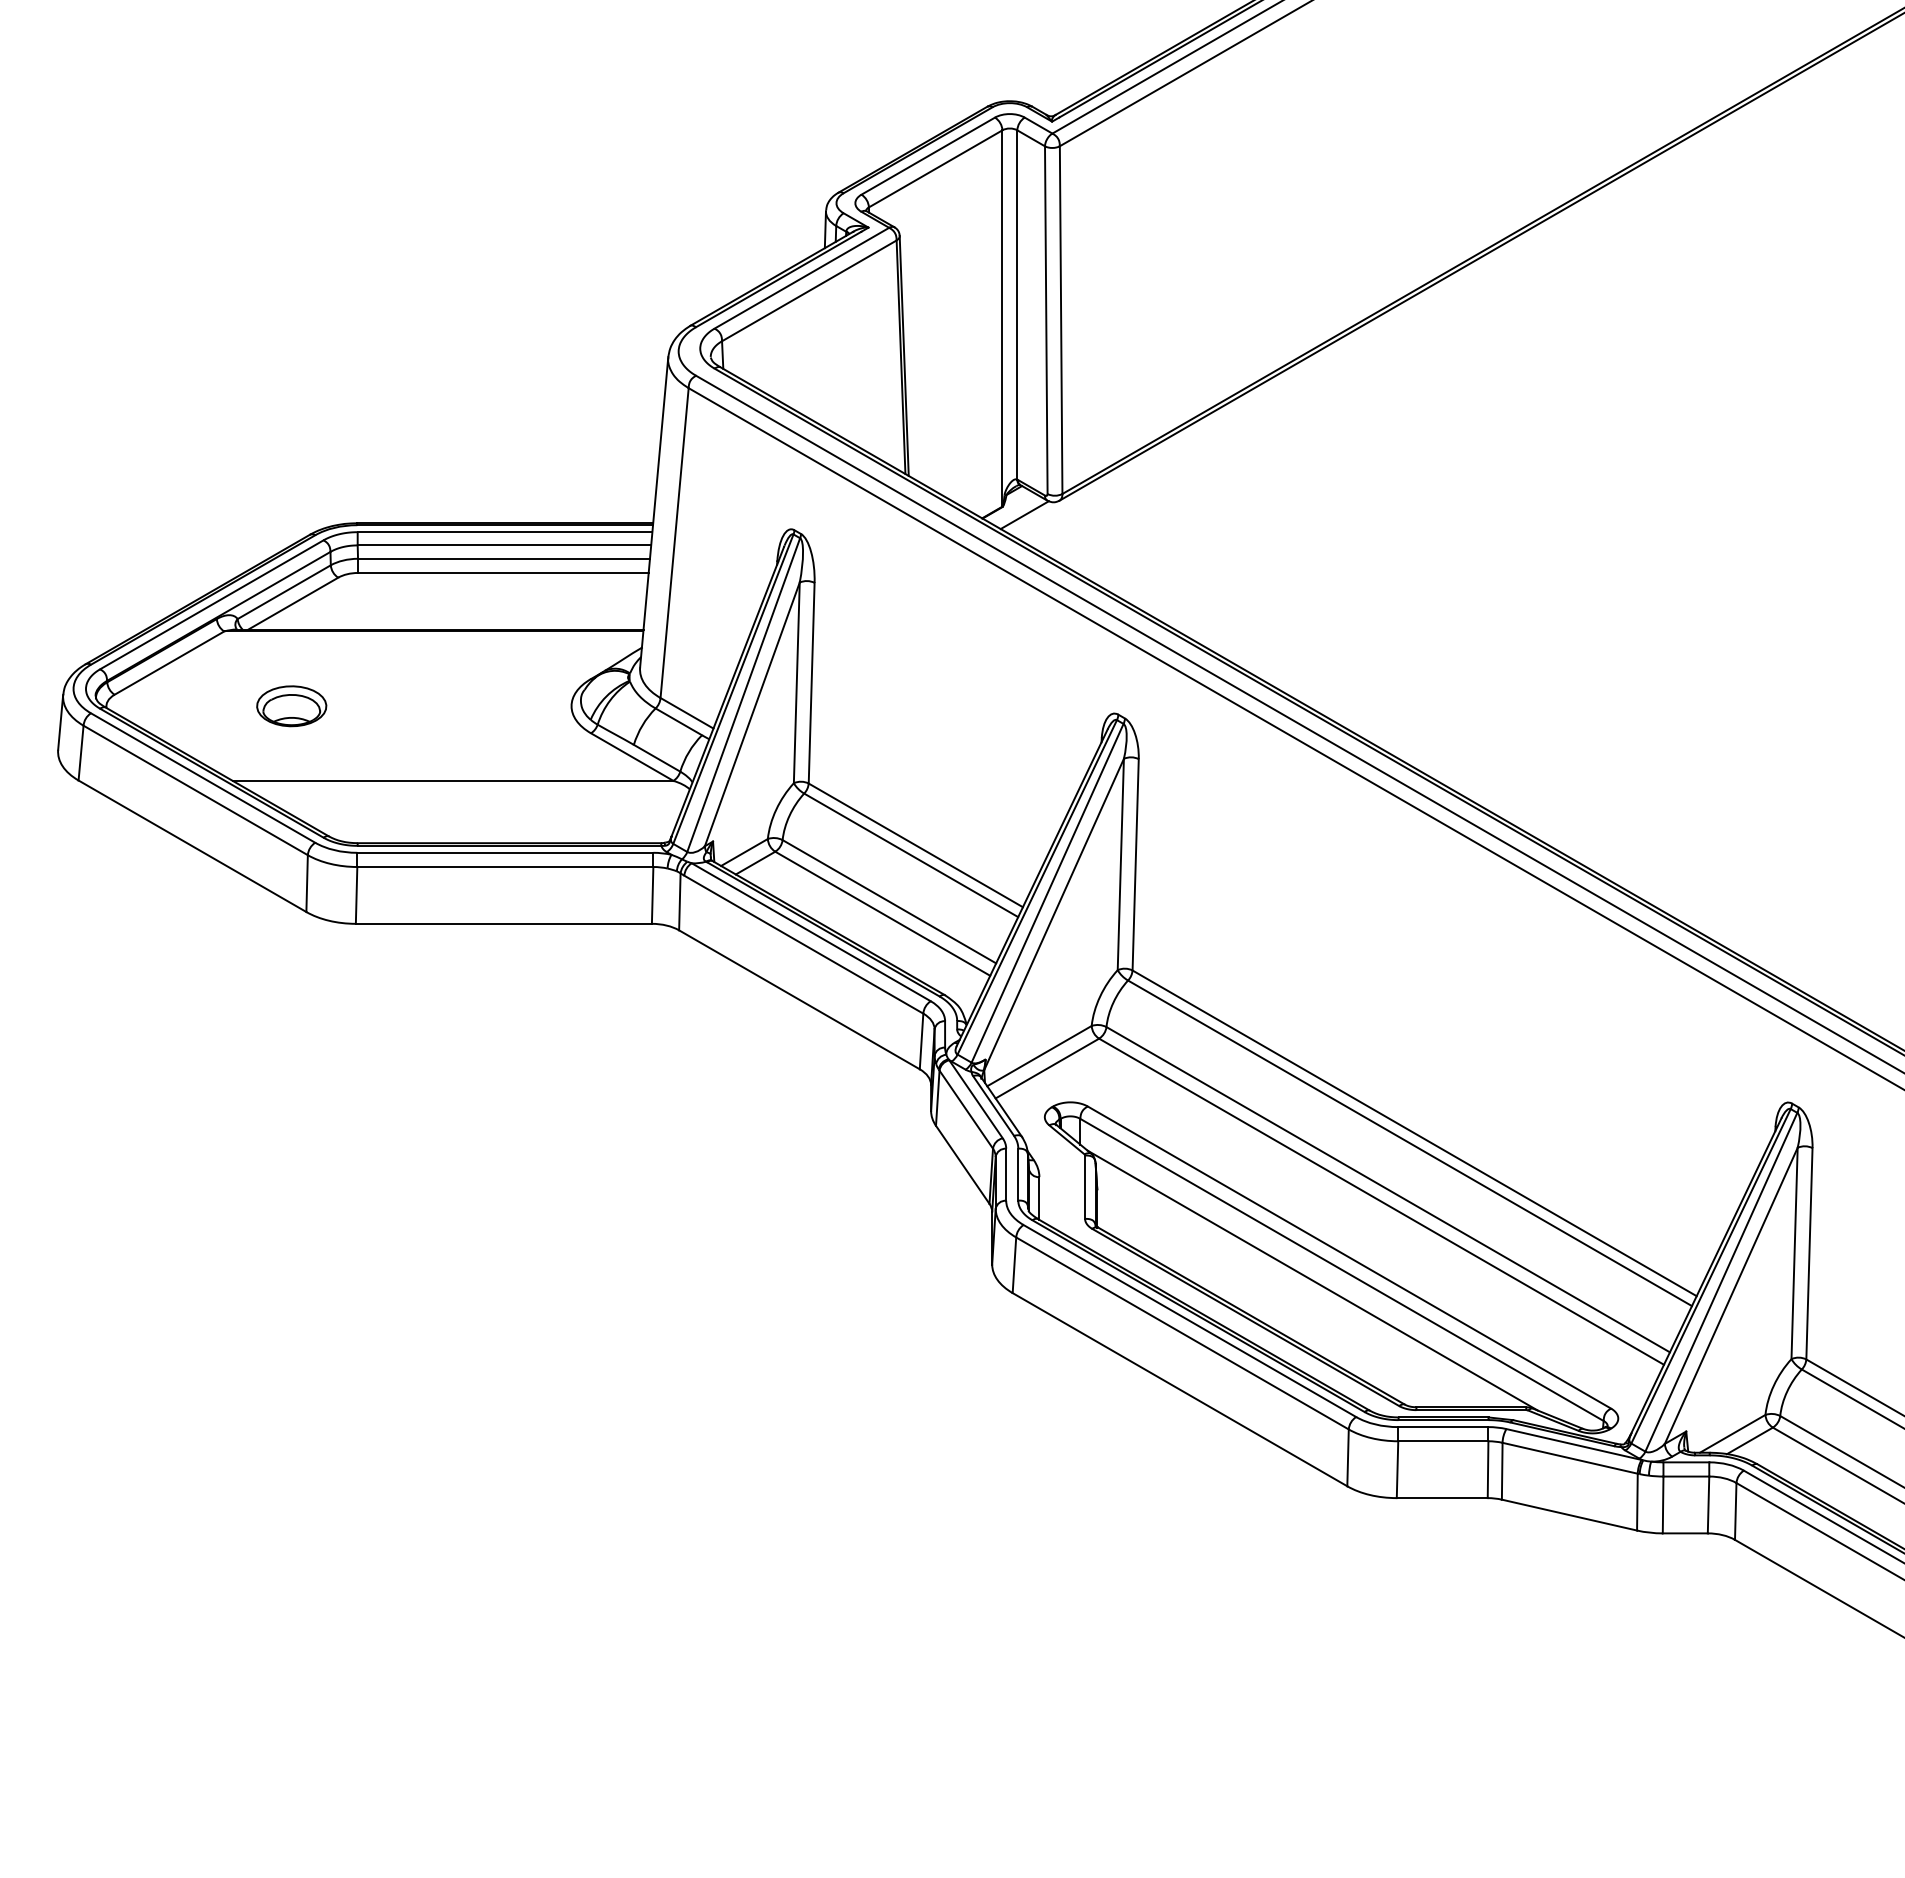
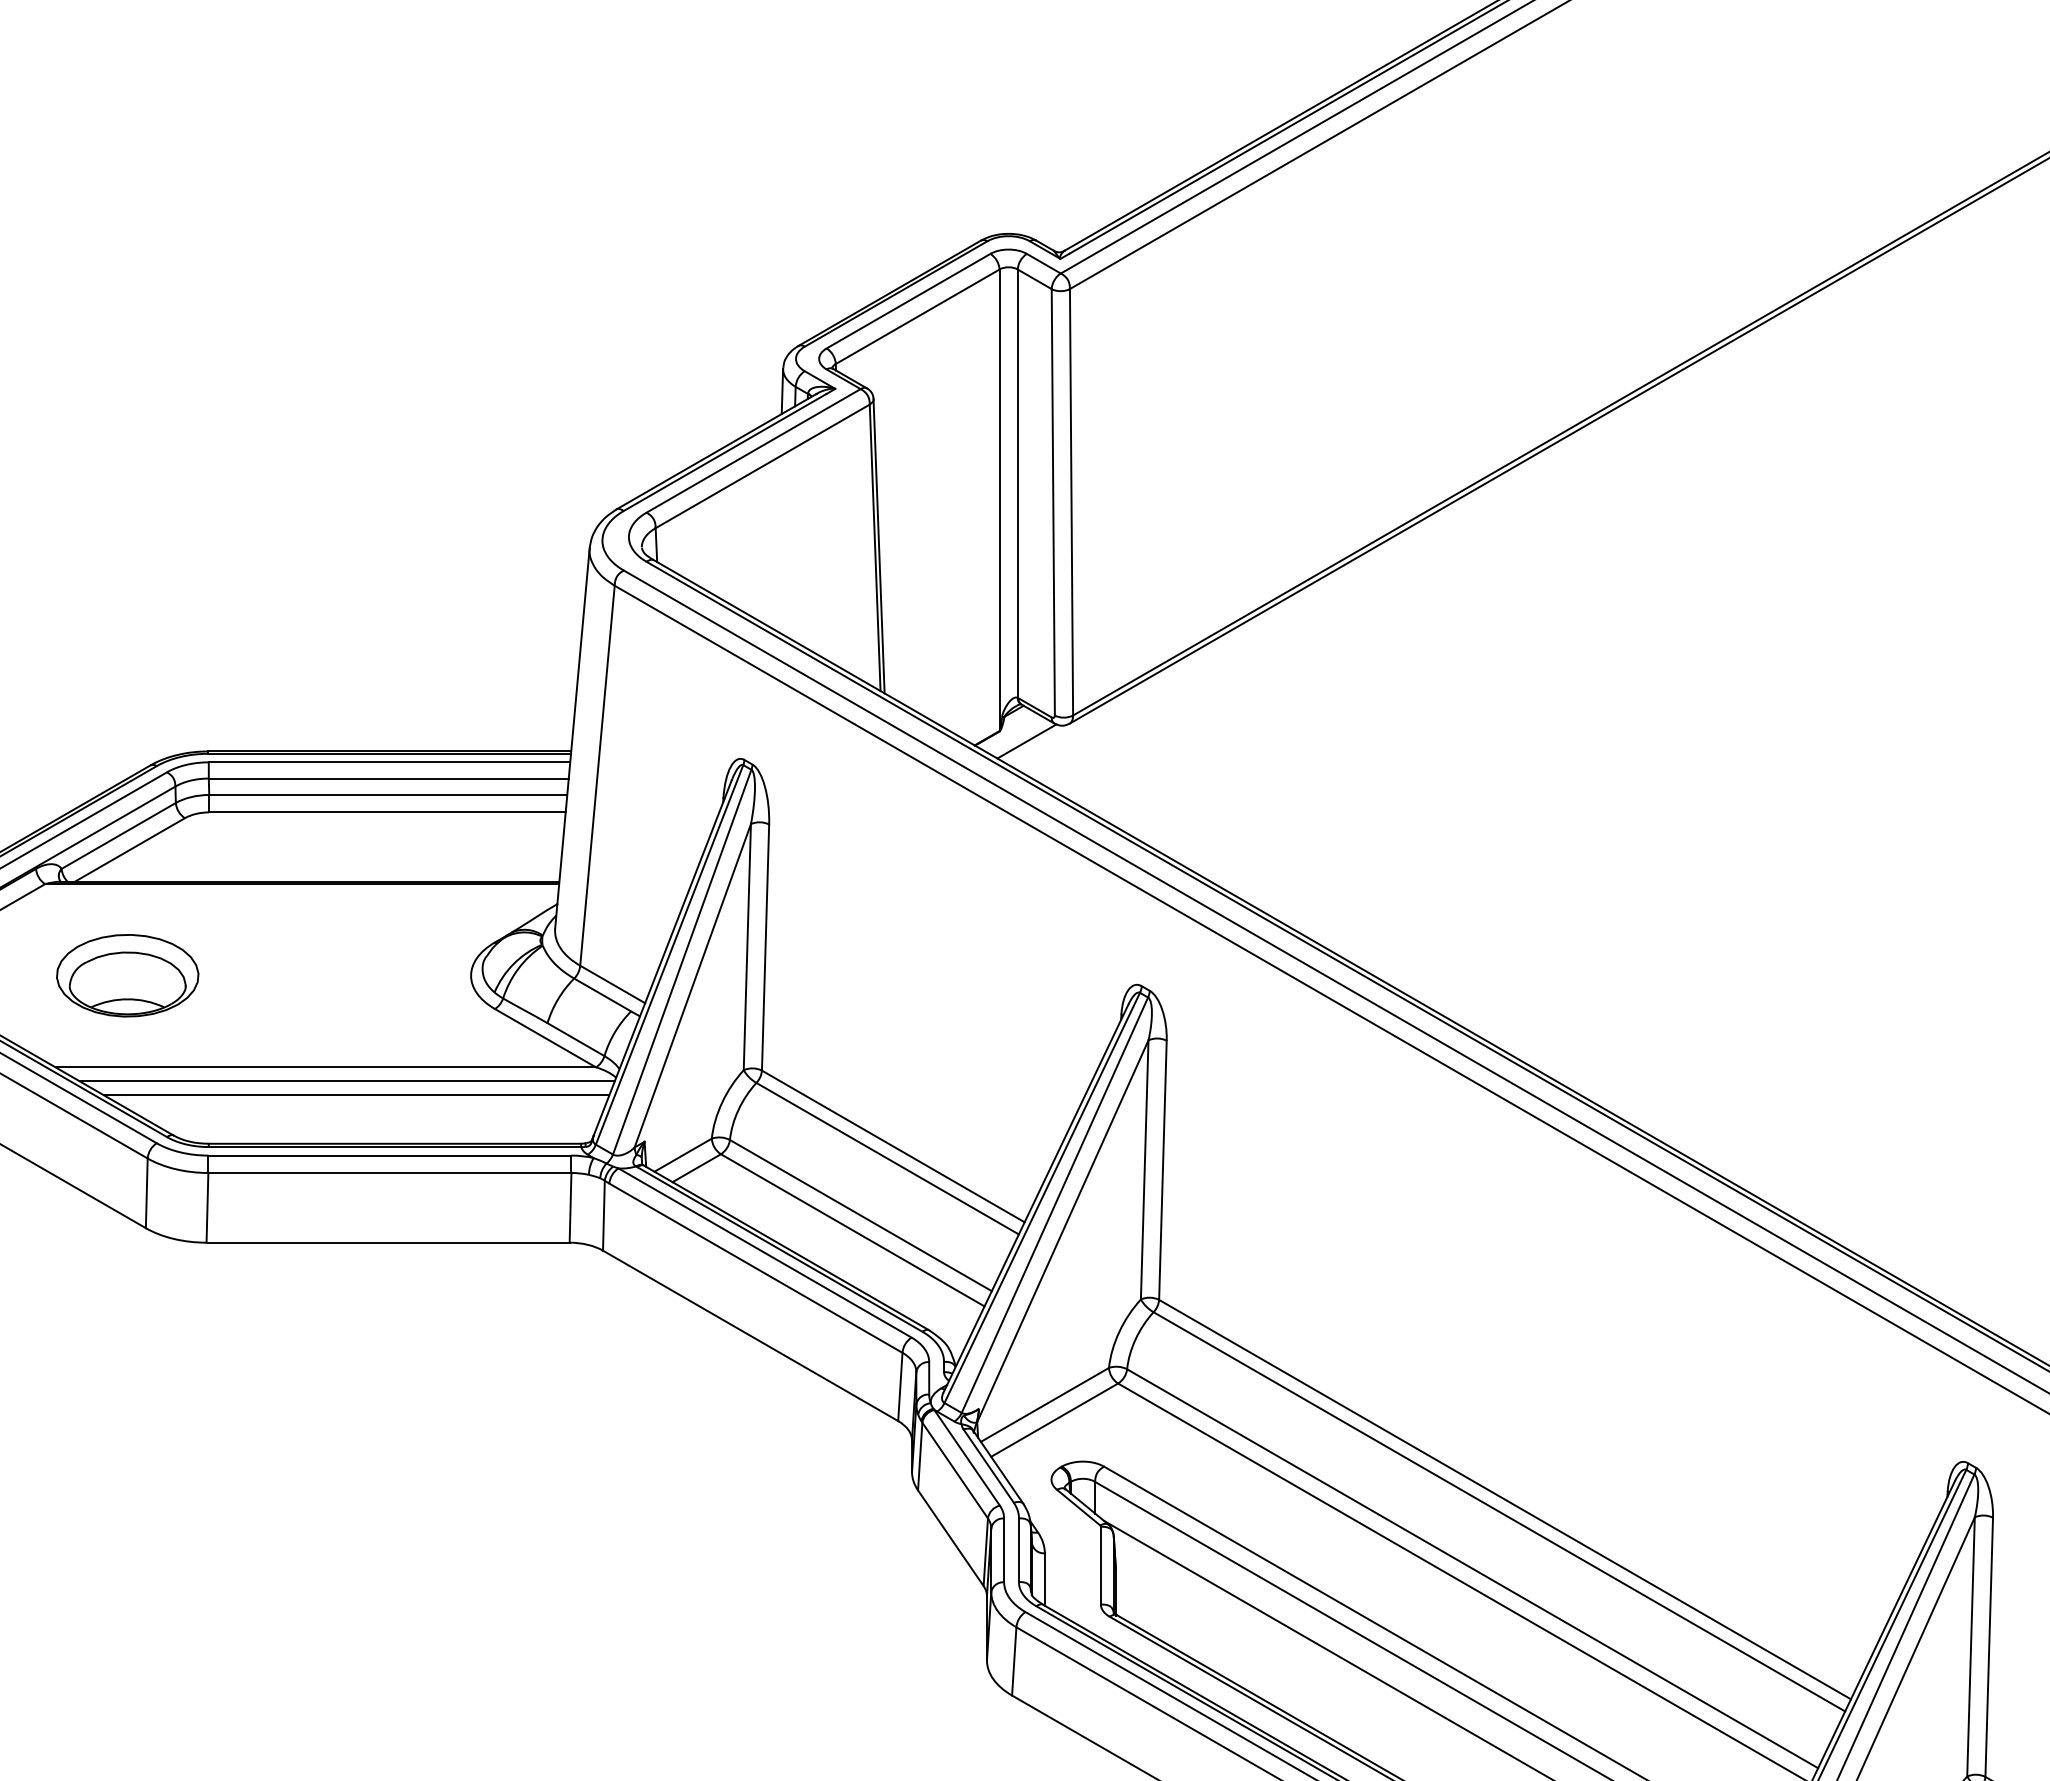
part: (291, 706) -> (127, 976), size x1.67
line: (470, 792) -> (347, 1081), added
line: (478, 803) -> (356, 1095), added

